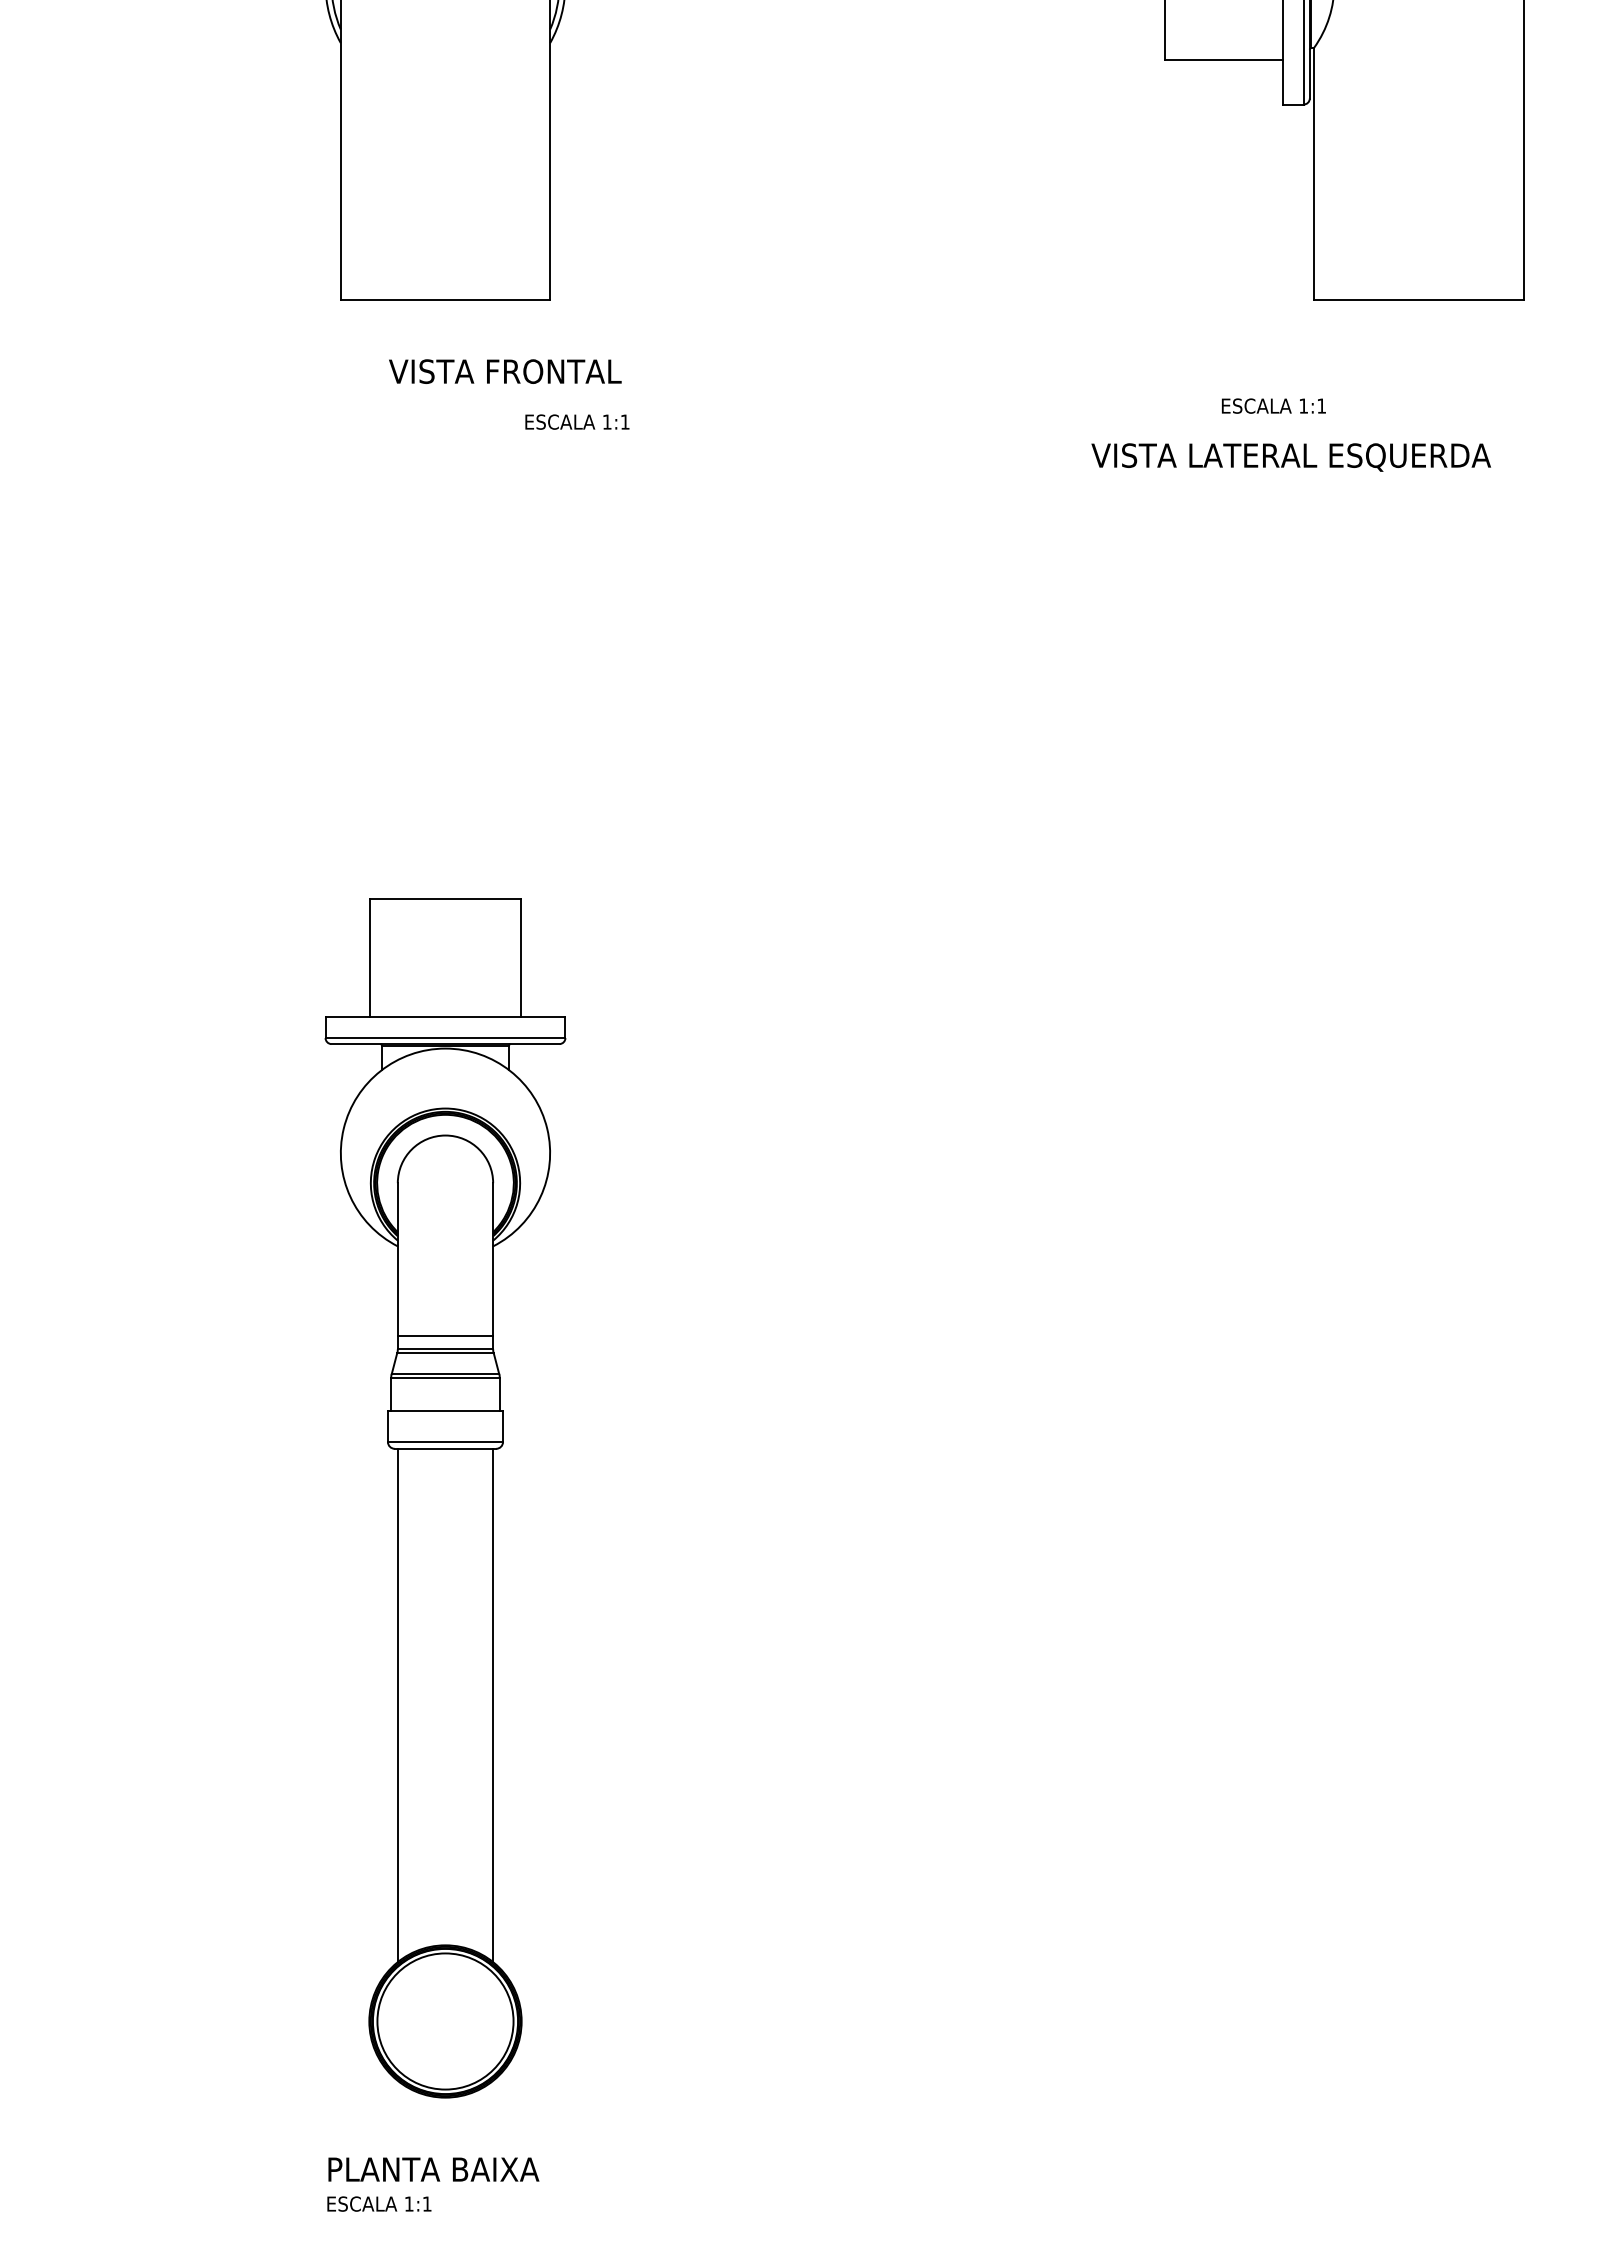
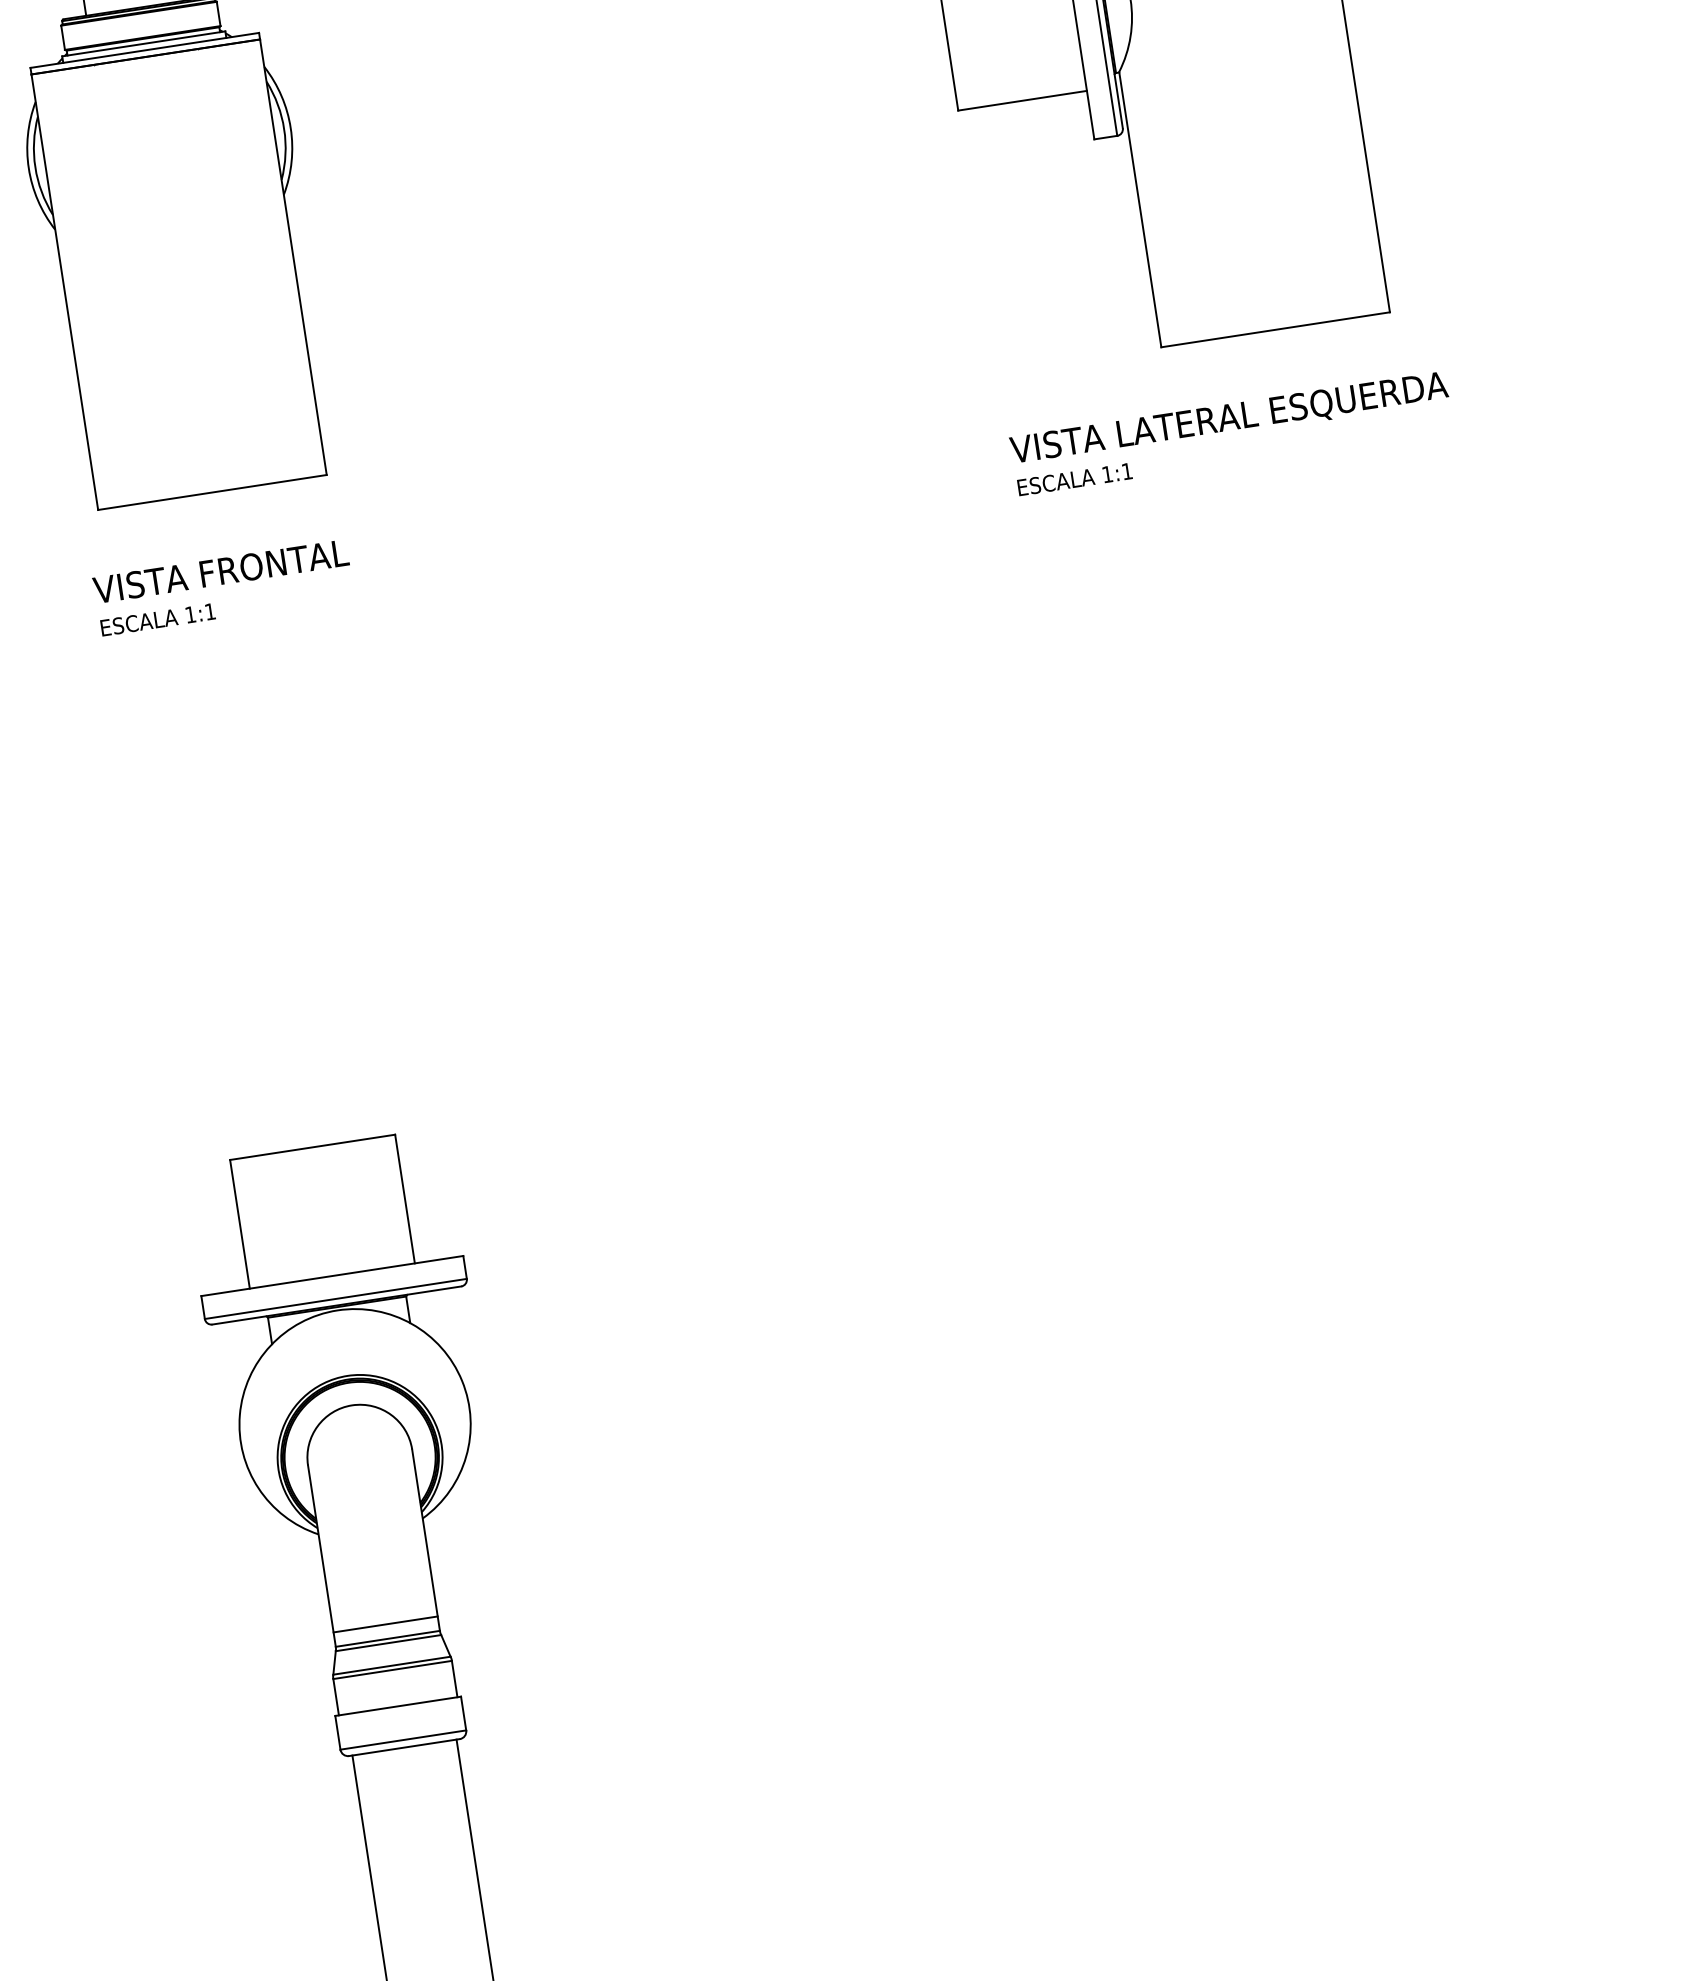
text: (505, 371) -> (221, 571), moved
text: (1273, 405) -> (1074, 478), moved
text: (577, 421) -> (158, 619), moved
text: (1290, 457) -> (1228, 419), moved

